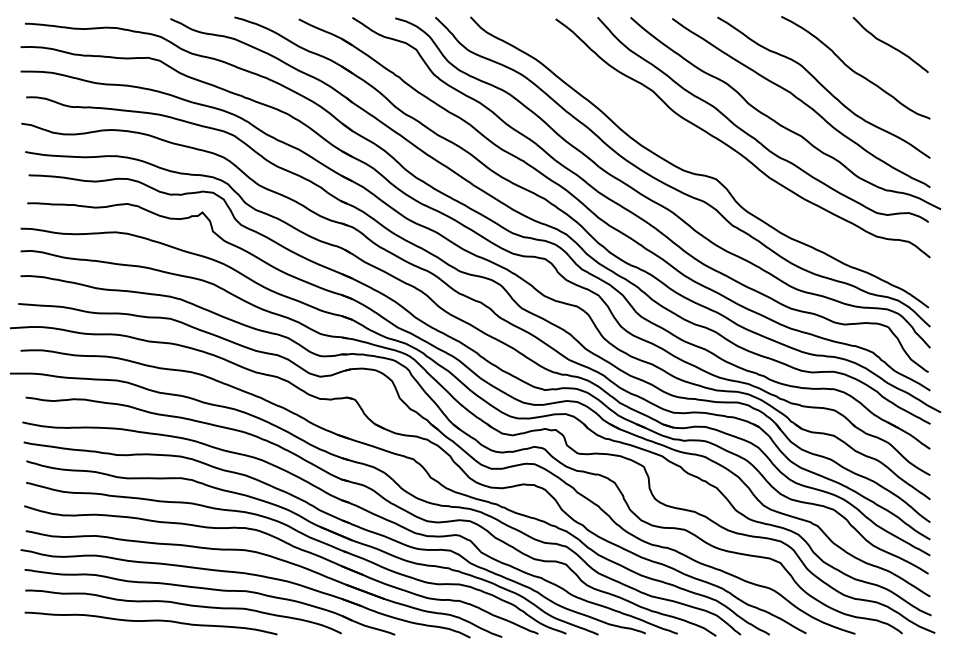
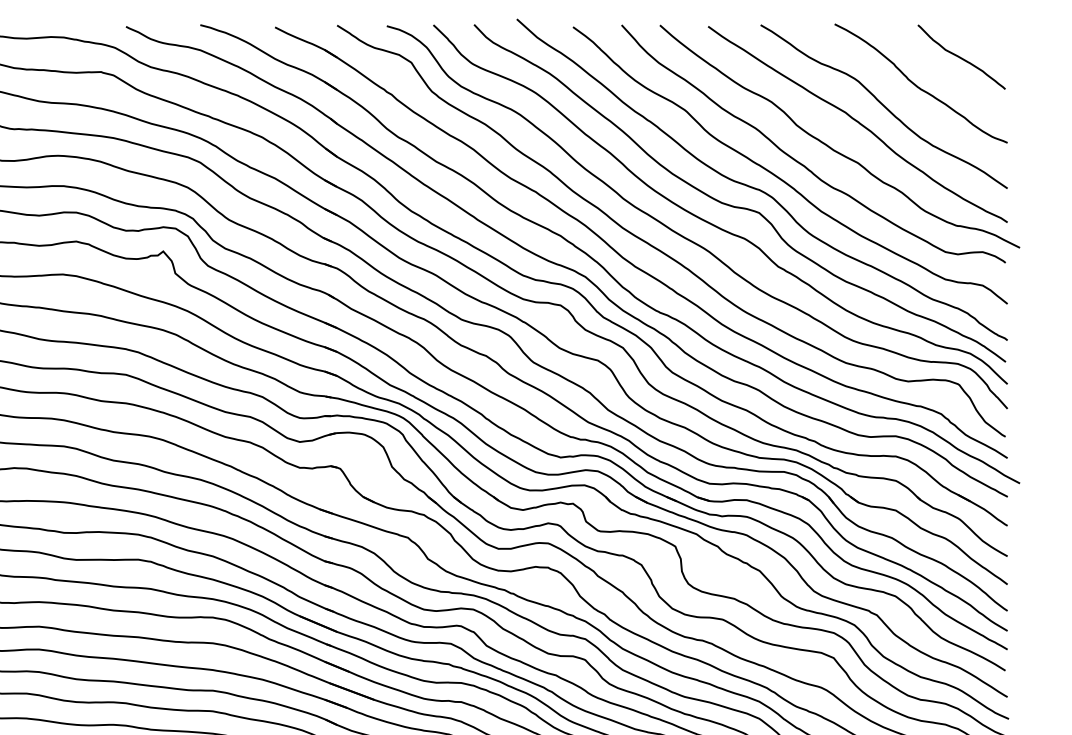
curve: (716, 158) -> (759, 188), added

